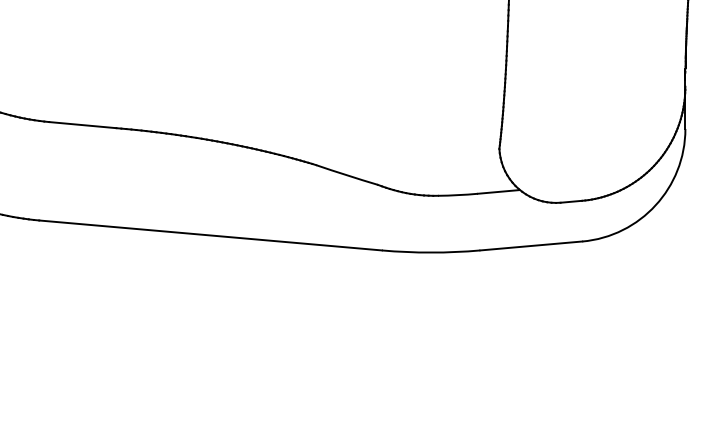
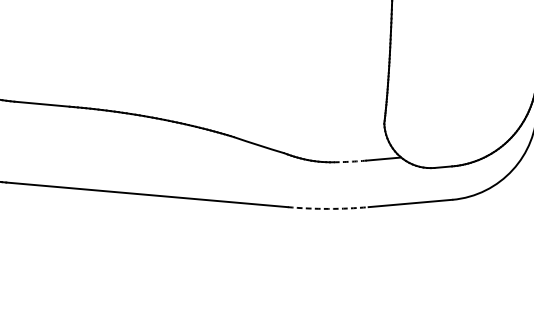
arc: (457, 195) -> (349, 162), solid -> dashed
arc: (431, 252) -> (328, 208), solid -> dashed

